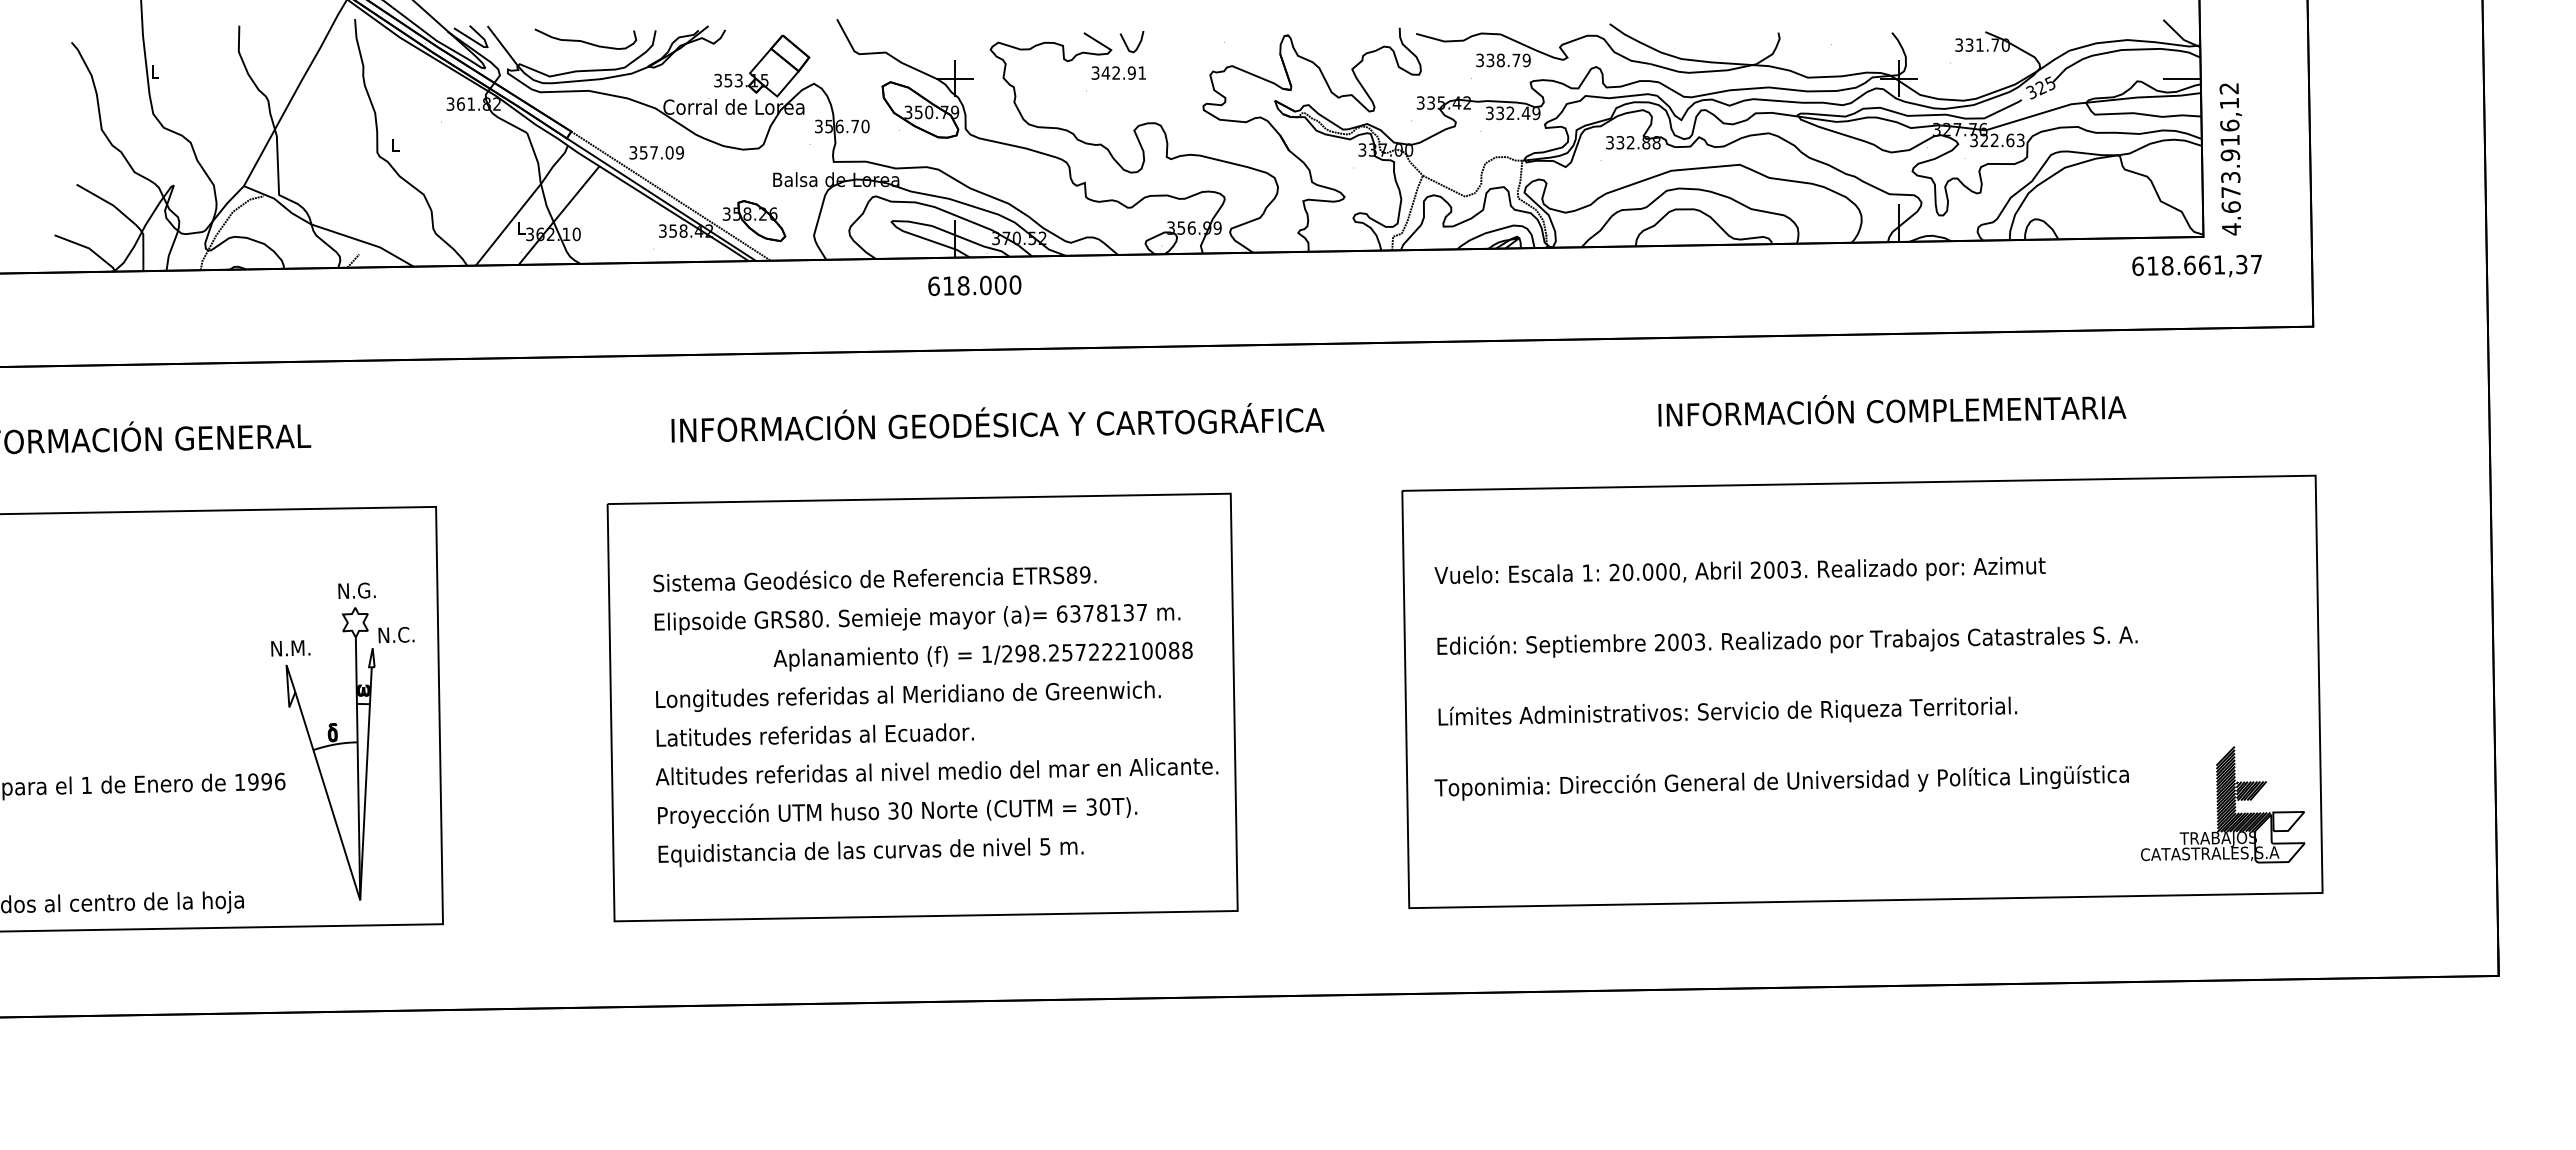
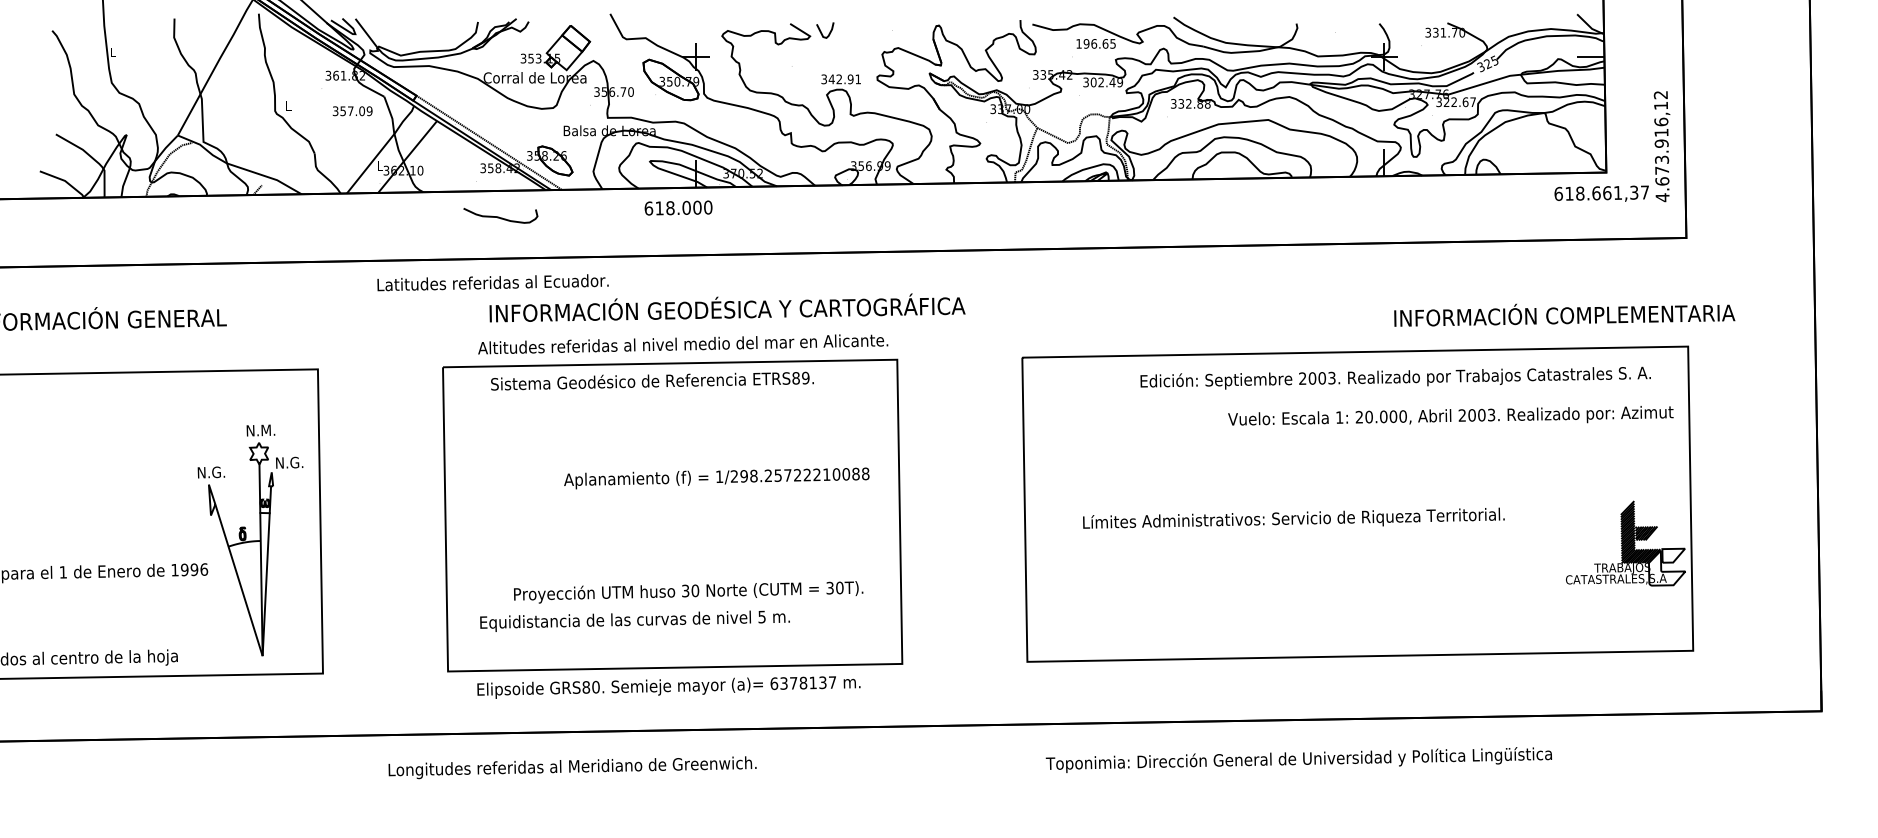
curve: (585, 41) -> (500, 217), moved
text: (1503, 60) -> (1096, 43), 338.79 -> 196.65
text: (1118, 72) -> (840, 78), moved
text: (1500, 113) -> (1093, 82), 332.49 -> 302.49
text: (2020, 140) -> (1472, 102), 322.63 -> 322.67
text: (656, 152) -> (352, 110), moved
text: (2230, 159) -> (1661, 146), moved
text: (974, 285) -> (678, 207), moved
text: (1892, 410) -> (1564, 315), moved
text: (1739, 570) -> (1450, 415), moved
text: (874, 579) -> (652, 381), moved
text: (367, 590) -> (267, 430), N.G. -> N.M.
text: (917, 619) -> (668, 687), moved
text: (410, 634) -> (299, 462), N.C. -> N.G.
text: (1787, 641) -> (1395, 377), moved
text: (300, 648) -> (219, 472), N.M. -> N.G.
text: (908, 695) -> (572, 767), moved
text: (1727, 710) -> (1293, 517), moved
text: (814, 734) -> (492, 282), moved
text: (936, 771) -> (682, 344), moved
text: (1781, 782) -> (1298, 759), moved
part: (2223, 804) -> (1626, 543), moved
text: (897, 812) -> (688, 592), moved

